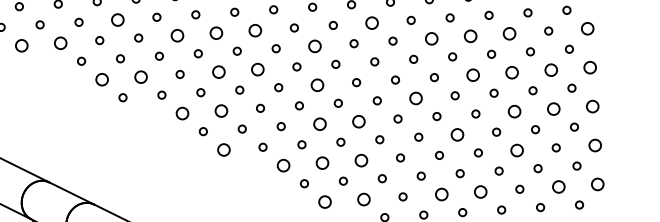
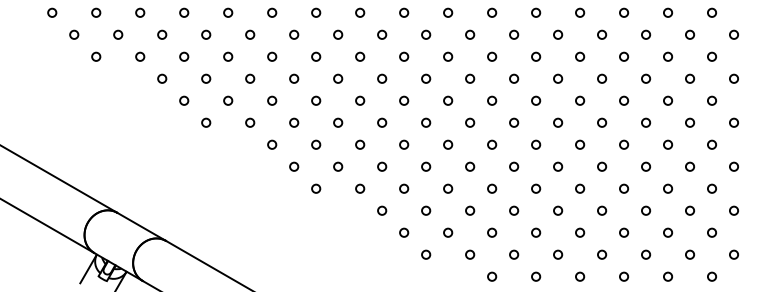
circle: (118, 19) -> (206, 34), size x0.62
circle: (372, 22) -> (492, 56), size x0.62
circle: (587, 28) -> (733, 78), size x0.62
circle: (255, 30) -> (360, 56), size x0.62
circle: (216, 32) -> (316, 56), size x0.62
circle: (510, 33) -> (646, 78), size x0.62
circle: (177, 35) -> (272, 56), size x0.62
circle: (471, 35) -> (602, 78), size x0.62
circle: (432, 38) -> (558, 78), size x0.62
circle: (61, 42) -> (140, 56), size x0.62
circle: (22, 45) -> (96, 56), size x0.62
circle: (315, 45) -> (426, 78), size x0.62
circle: (589, 67) -> (733, 122), size x0.62
circle: (258, 69) -> (360, 100), size x0.62
circle: (550, 69) -> (689, 122), size x0.62
circle: (219, 71) -> (316, 100), size x0.62
circle: (512, 72) -> (646, 122), size x0.62
circle: (473, 74) -> (602, 122), size x0.62
circle: (141, 76) -> (228, 100), size x0.62
circle: (102, 79) -> (184, 100), size x0.62
circle: (317, 84) -> (426, 122), size x0.62
circle: (416, 98) -> (536, 144), size x0.62
circle: (592, 106) -> (733, 166), size x0.62
circle: (553, 108) -> (689, 166), size x0.62
circle: (221, 110) -> (316, 144), size x0.62
circle: (515, 111) -> (646, 166), size x0.62
circle: (182, 113) -> (272, 144), size x0.62
circle: (359, 121) -> (470, 166), size x0.62
circle: (320, 123) -> (426, 166), size x0.62
circle: (458, 134) -> (580, 188), size x0.62
circle: (594, 145) -> (733, 210), size x0.62
circle: (224, 149) -> (316, 188), size x0.62
circle: (517, 150) -> (646, 210), size x0.62
circle: (361, 160) -> (470, 210), size x0.62
circle: (323, 162) -> (426, 210), size x0.62
circle: (284, 165) -> (382, 210), size x0.62
circle: (597, 184) -> (733, 254), size x0.62
circle: (558, 186) -> (689, 254), size x0.62
circle: (481, 191) -> (602, 254), size x0.62
circle: (442, 194) -> (558, 254), size x0.62
circle: (364, 199) -> (470, 254), size x0.62
circle: (325, 201) -> (426, 254), size x0.62

